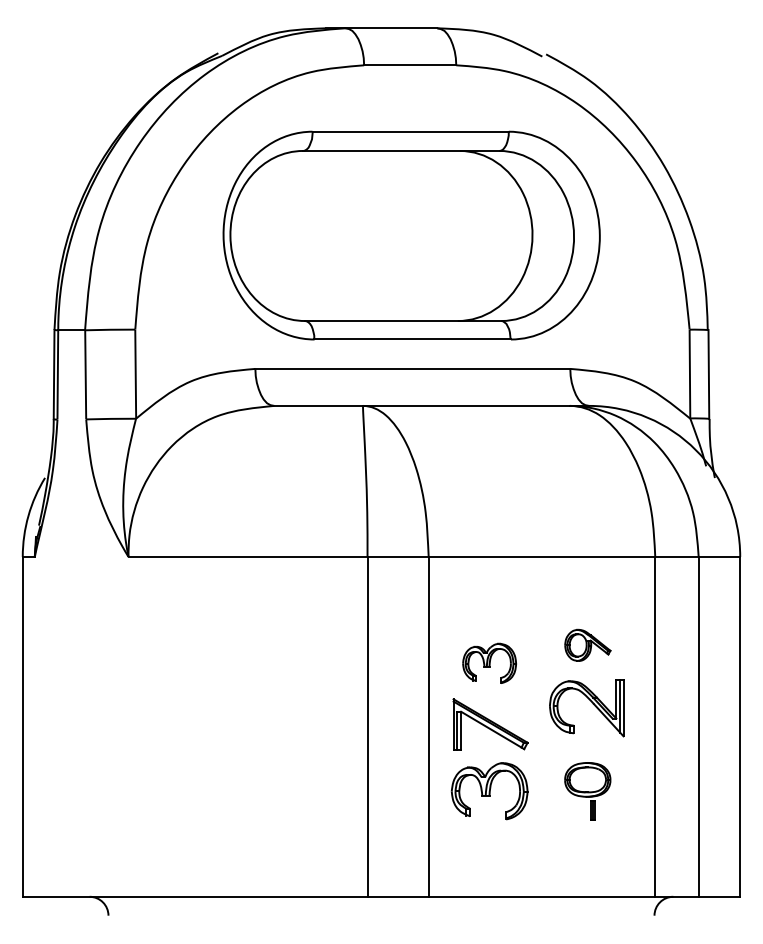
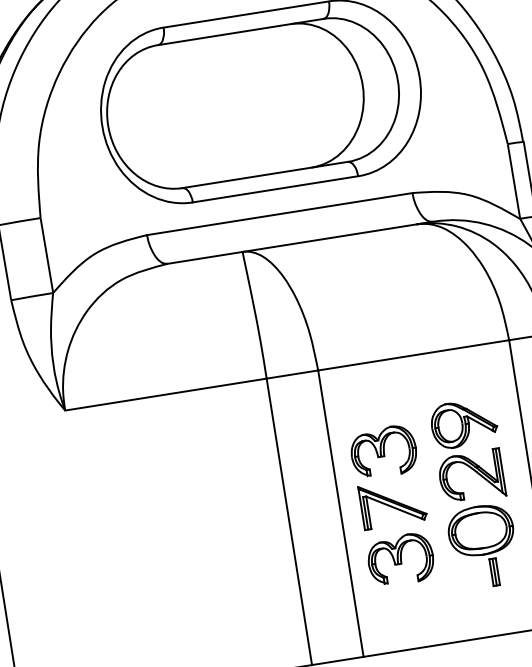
part: (587, 645) -> (463, 423), size x1.67
part: (489, 663) -> (383, 452), size x1.43
part: (587, 791) -> (483, 546), size x1.67

